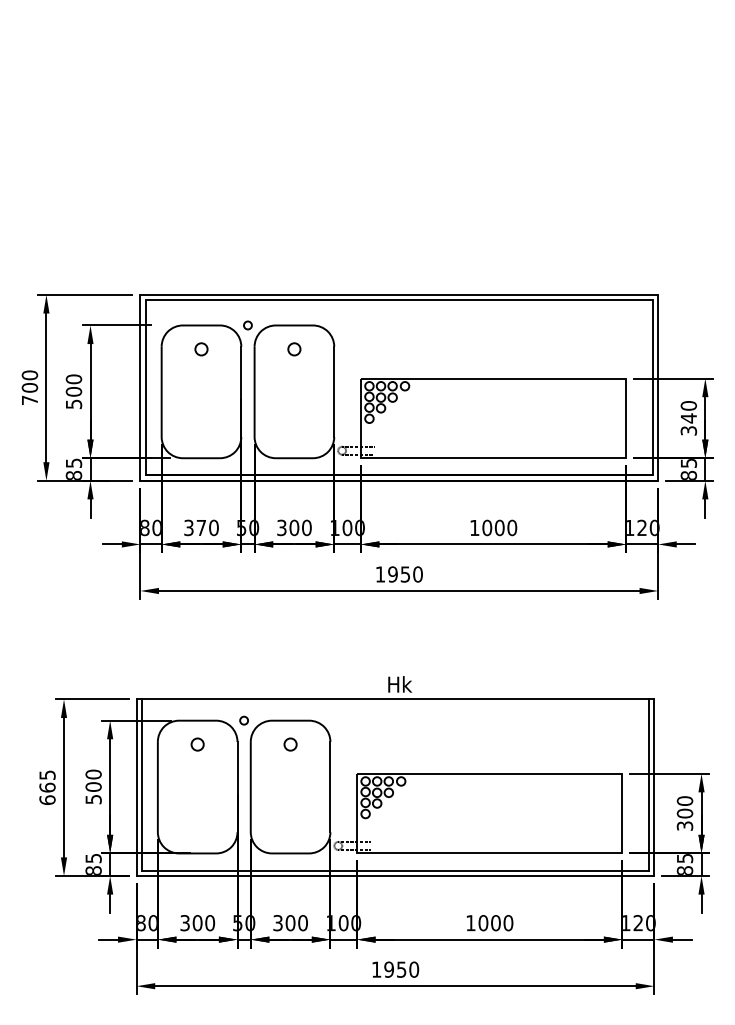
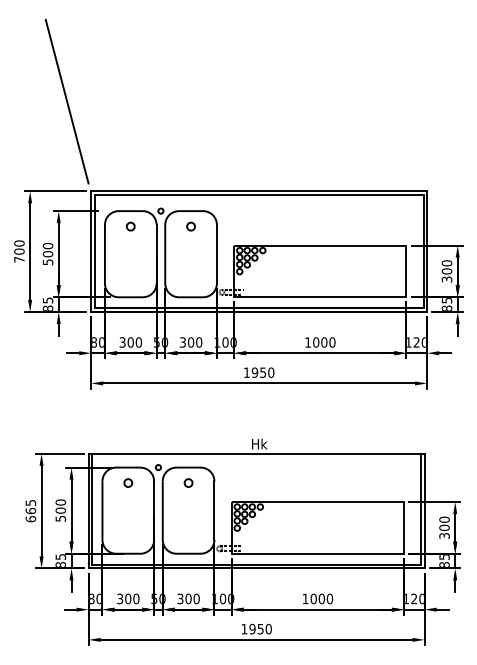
line: (102, 156) -> (66, 101), added
text: (688, 418) -> (446, 271), 340 -> 300
text: (201, 527) -> (130, 342), 370 -> 300

